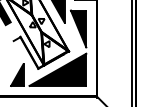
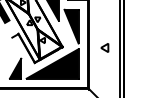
part: (114, 51) -> (104, 47), added

